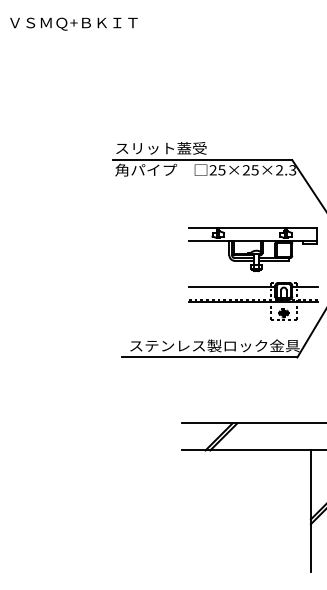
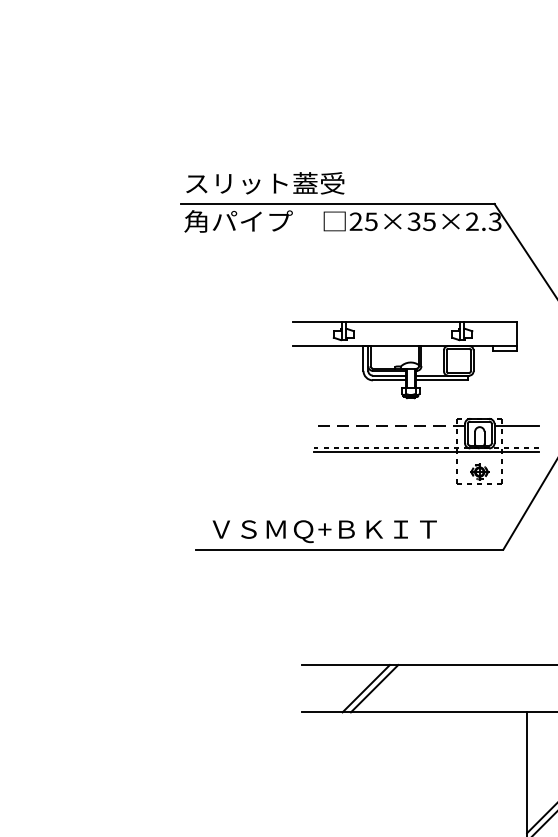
text: (246, 170) -> (414, 222), 25×25×2.3 -> 25×35×2.3
part: (252, 249) -> (403, 360), moved
line: (231, 286) -> (388, 425), solid -> dashed
text: (214, 346) -> (358, 530), ステンレス製ロック金具 -> ＶＳＭＱ+ＢＫＩＴ

